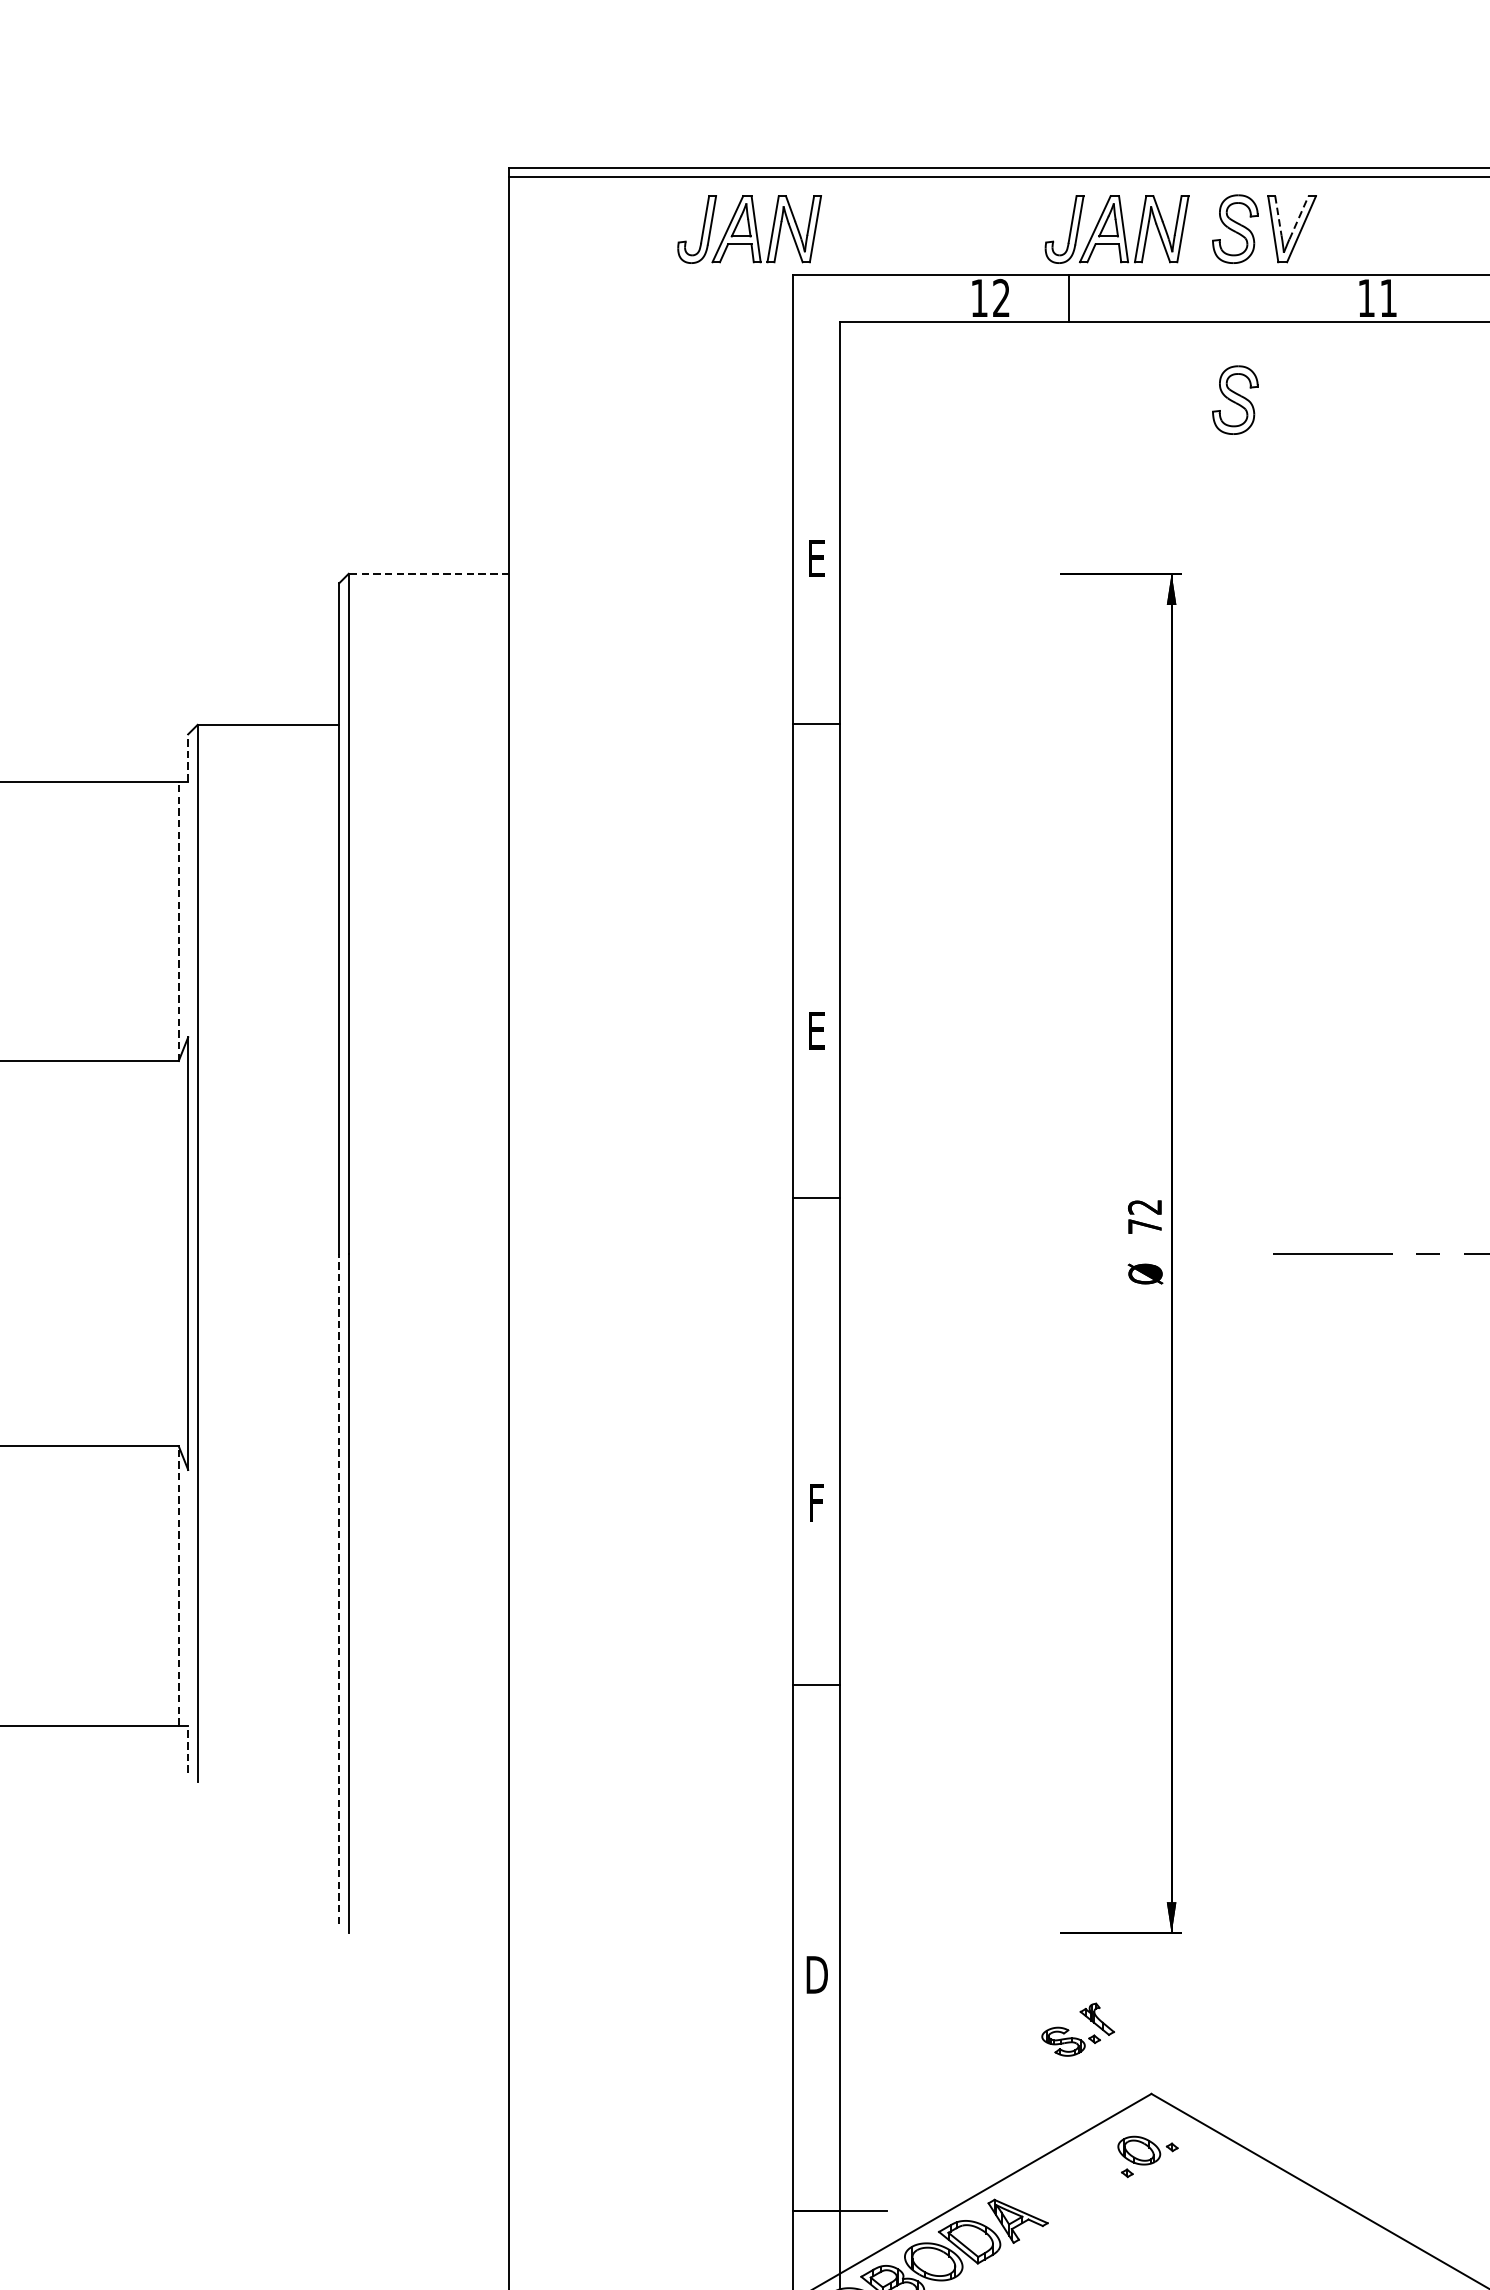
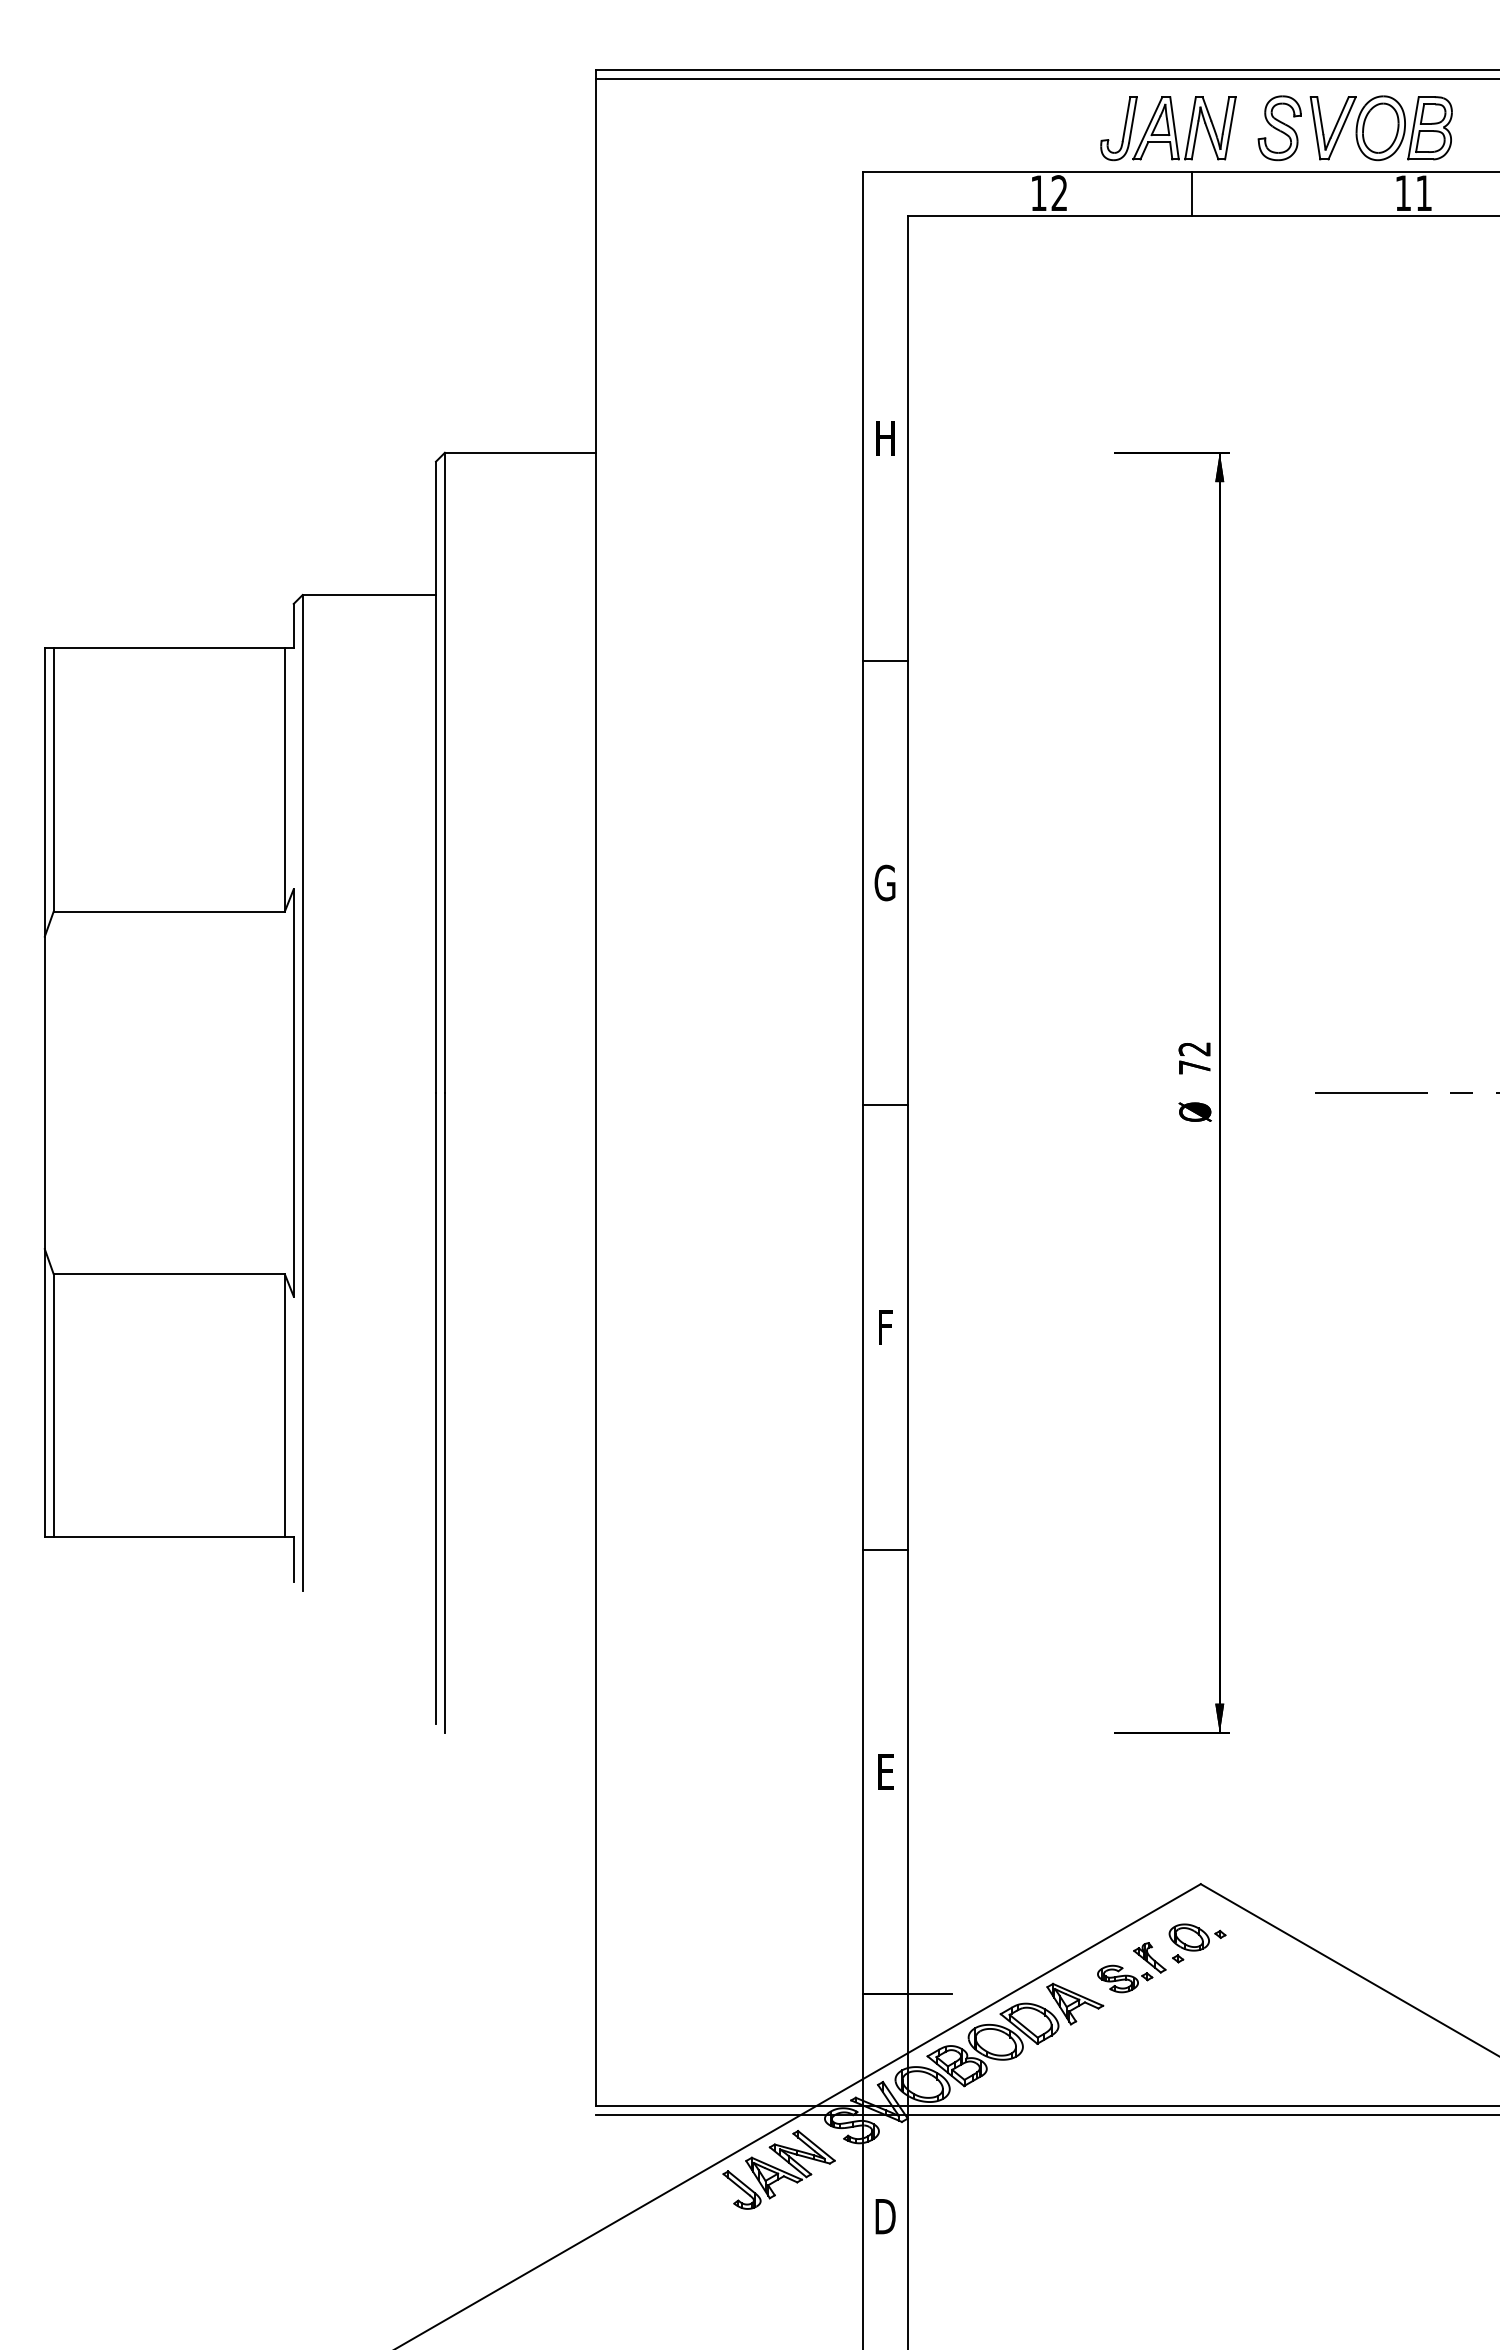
line: (1278, 215) -> (1320, 115), dashed -> solid
line: (1298, 217) -> (1339, 117), dashed -> solid
part: (749, 229) -> (822, 128), removed
part: (1366, 229) -> (1403, 128), added
line: (1069, 298) -> (1192, 193), moved
part: (1235, 400) -> (1279, 289), removed
text: (816, 558) -> (885, 438), E -> H
line: (428, 573) -> (520, 452), dashed -> solid
line: (816, 724) -> (885, 660), moved
line: (187, 757) -> (293, 625), dashed -> solid
line: (178, 920) -> (284, 779), dashed -> solid
text: (815, 1030) -> (884, 882), E -> G
line: (816, 1197) -> (885, 1105), moved
line: (178, 1585) -> (284, 1405), dashed -> solid
line: (339, 1588) -> (436, 1408), dashed -> solid
line: (816, 1684) -> (885, 1549), moved
line: (187, 1749) -> (293, 1559), dashed -> solid
text: (817, 1974) -> (886, 1771), D -> E
part: (1069, 2029) -> (1123, 1967), moved

